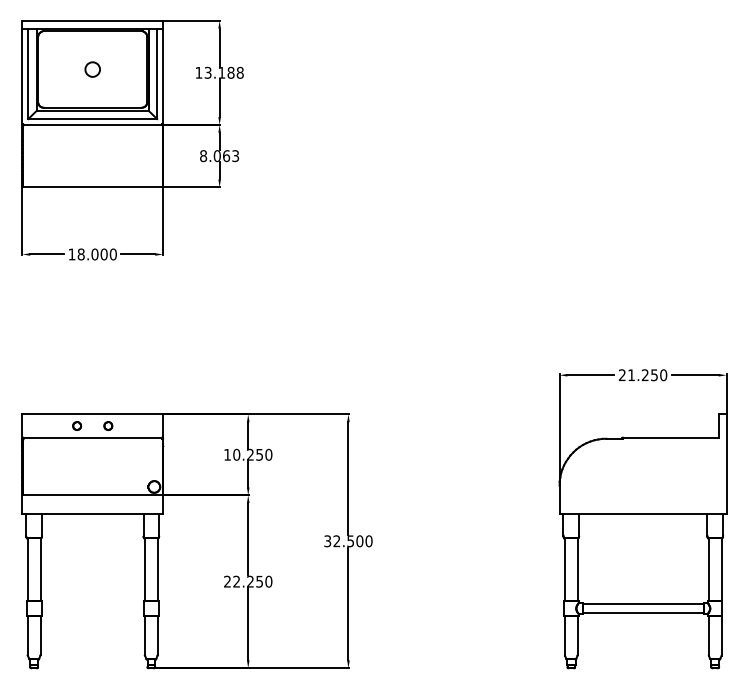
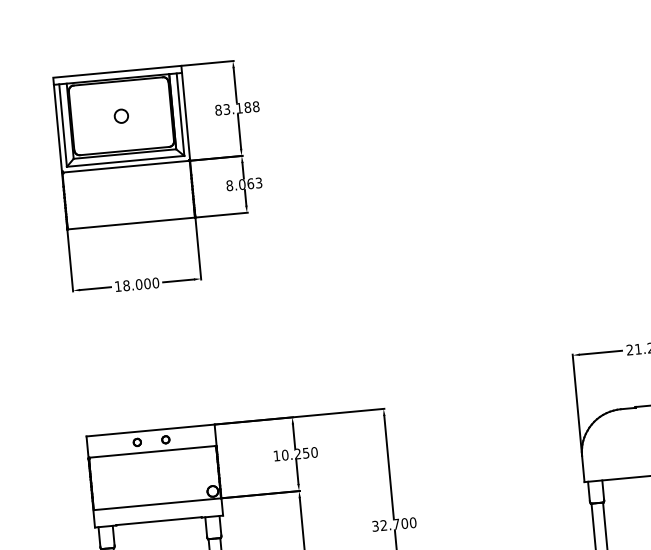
text: (198, 72) -> (218, 109), 13.188 -> 83.188
text: (350, 541) -> (396, 524), 32.500 -> 32.700

